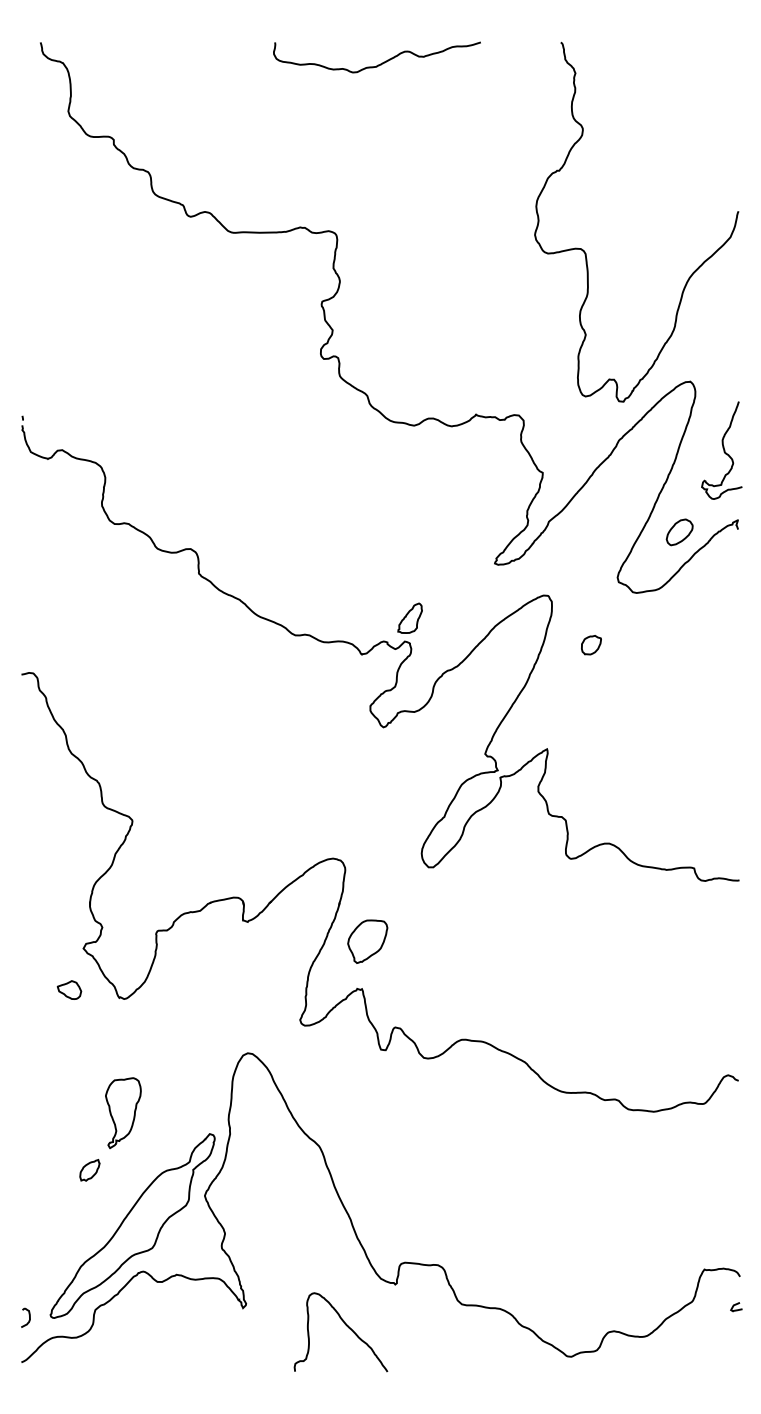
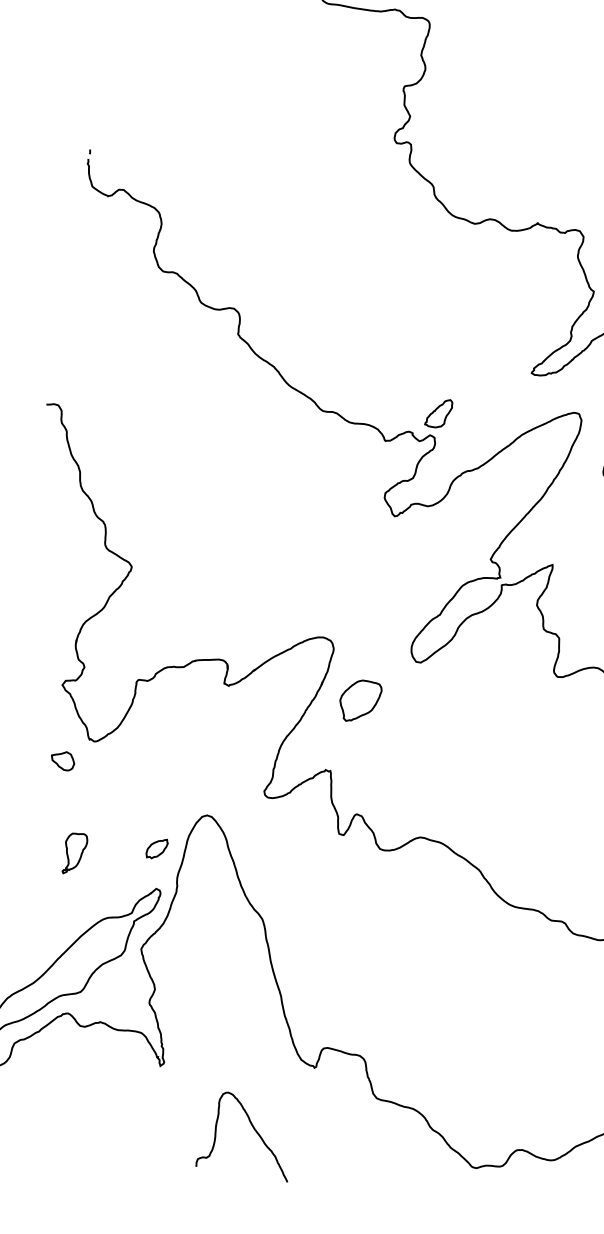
part: (367, 941) -> (359, 701), moved
part: (69, 989) -> (63, 760), moved
part: (123, 1112) -> (74, 853), size x0.6
part: (89, 1170) -> (156, 848), moved
curve: (346, 1326) -> (254, 1130), moved

